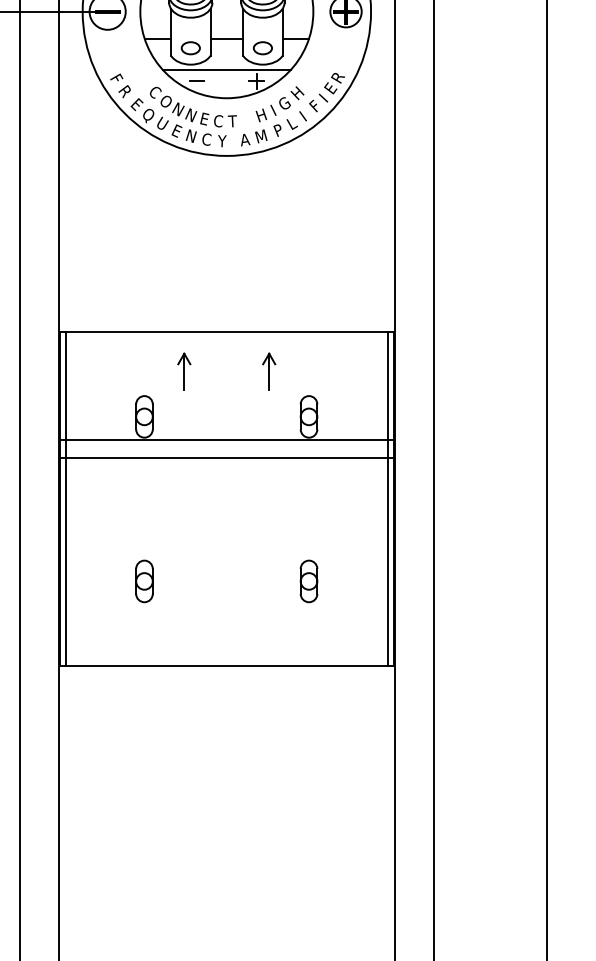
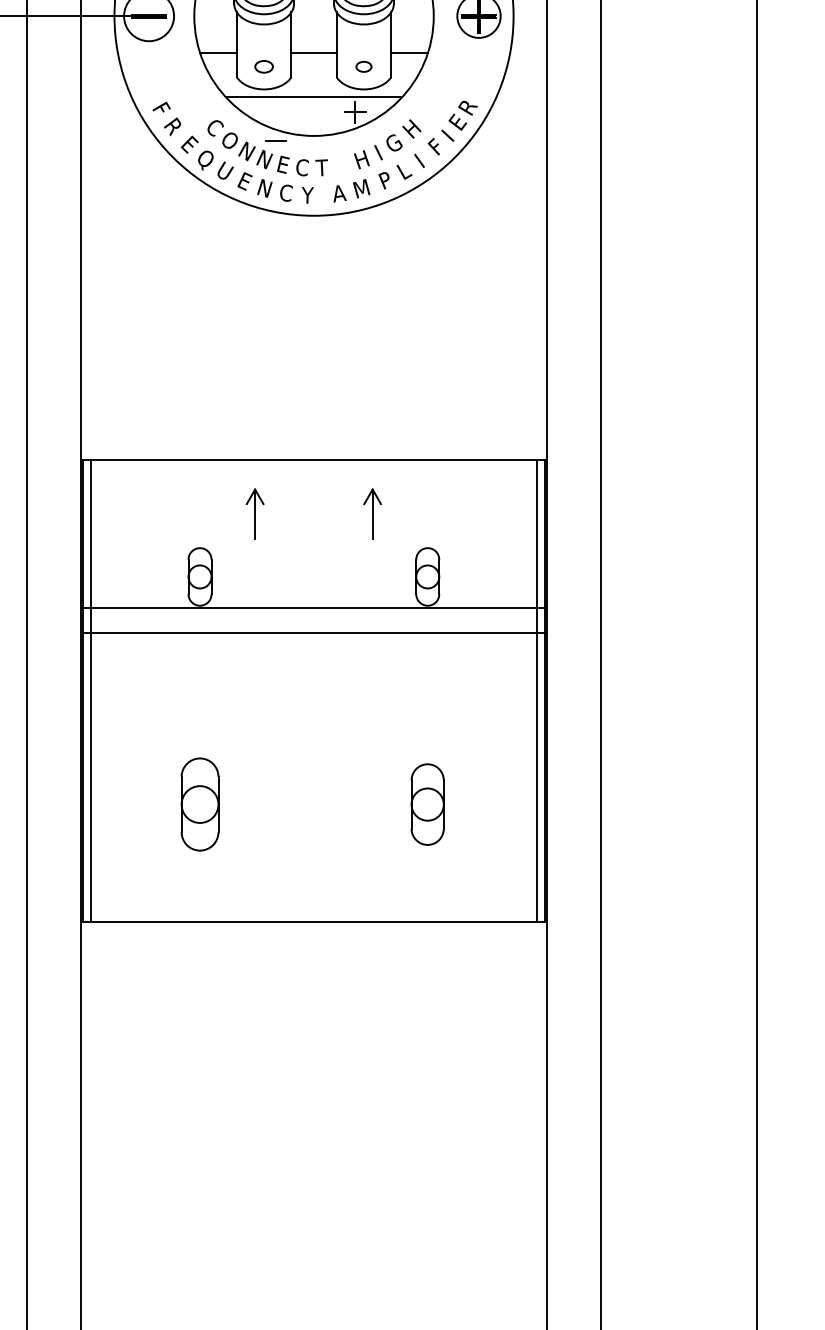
part: (190, 48) -> (263, 66), size x0.7
part: (262, 48) -> (363, 66), size x0.6
line: (196, 80) -> (275, 140), moved
part: (144, 581) -> (199, 804), size x1.6
part: (308, 581) -> (427, 804), size x1.4

